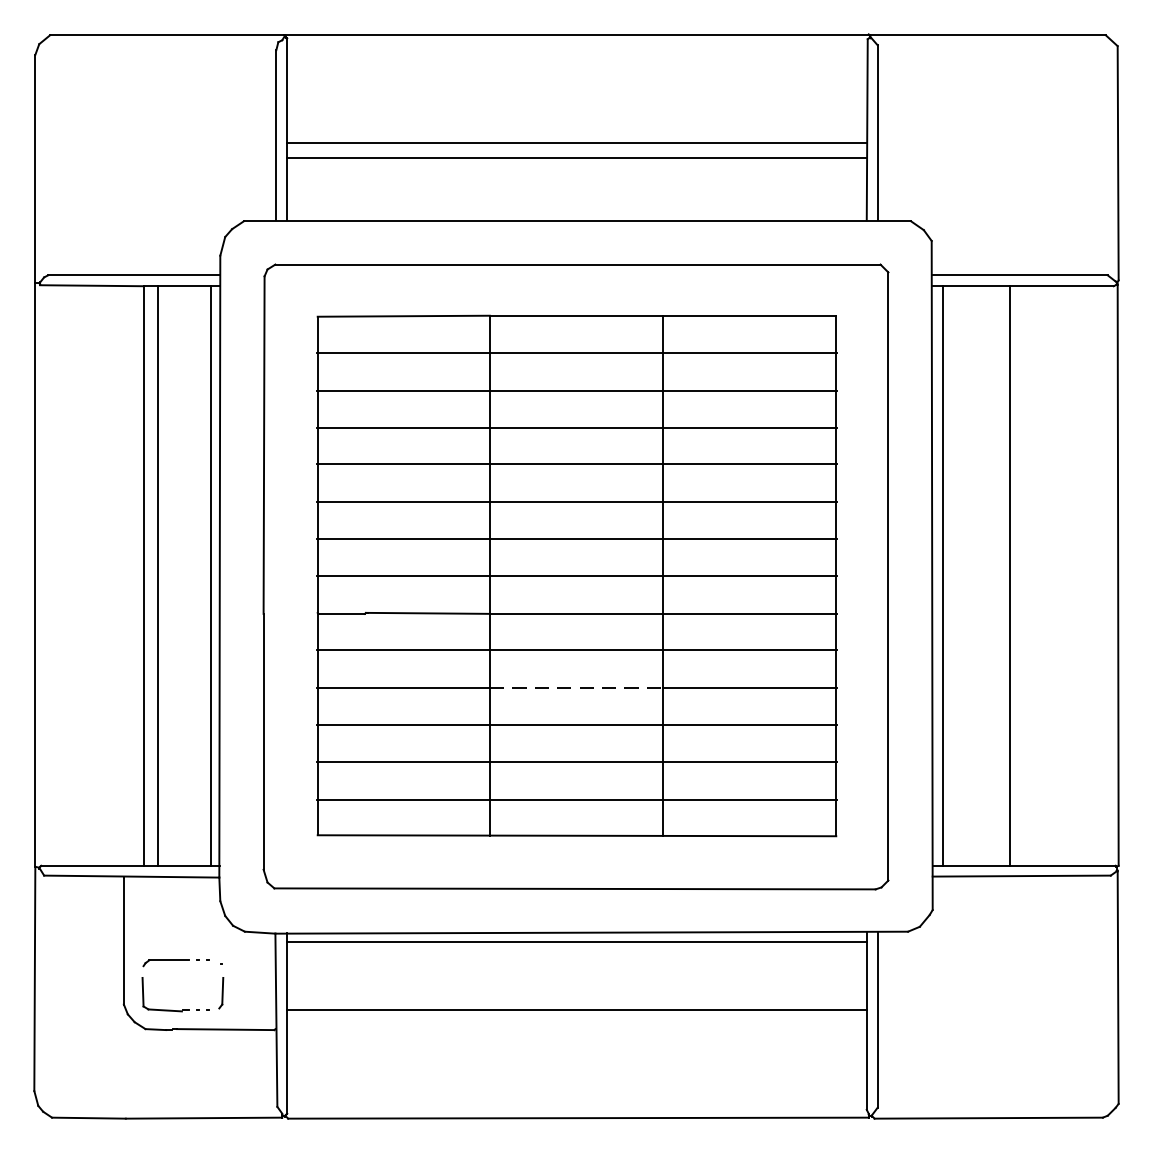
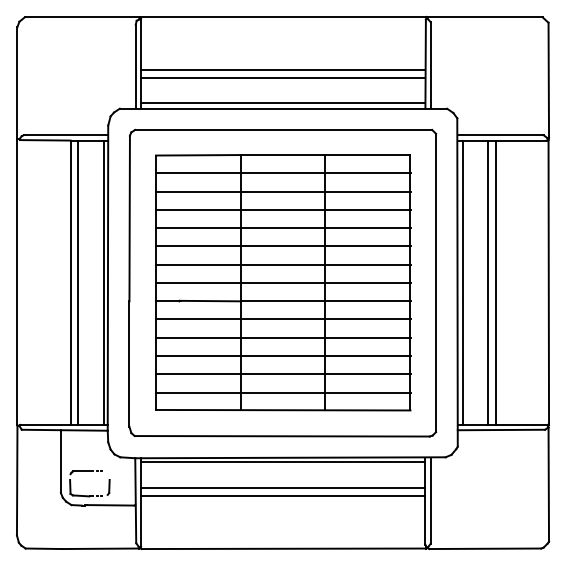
line: (577, 210) -> (283, 103), added
line: (995, 575) -> (488, 282), added
line: (577, 687) -> (283, 337), dashed -> solid
line: (577, 995) -> (283, 488), added

